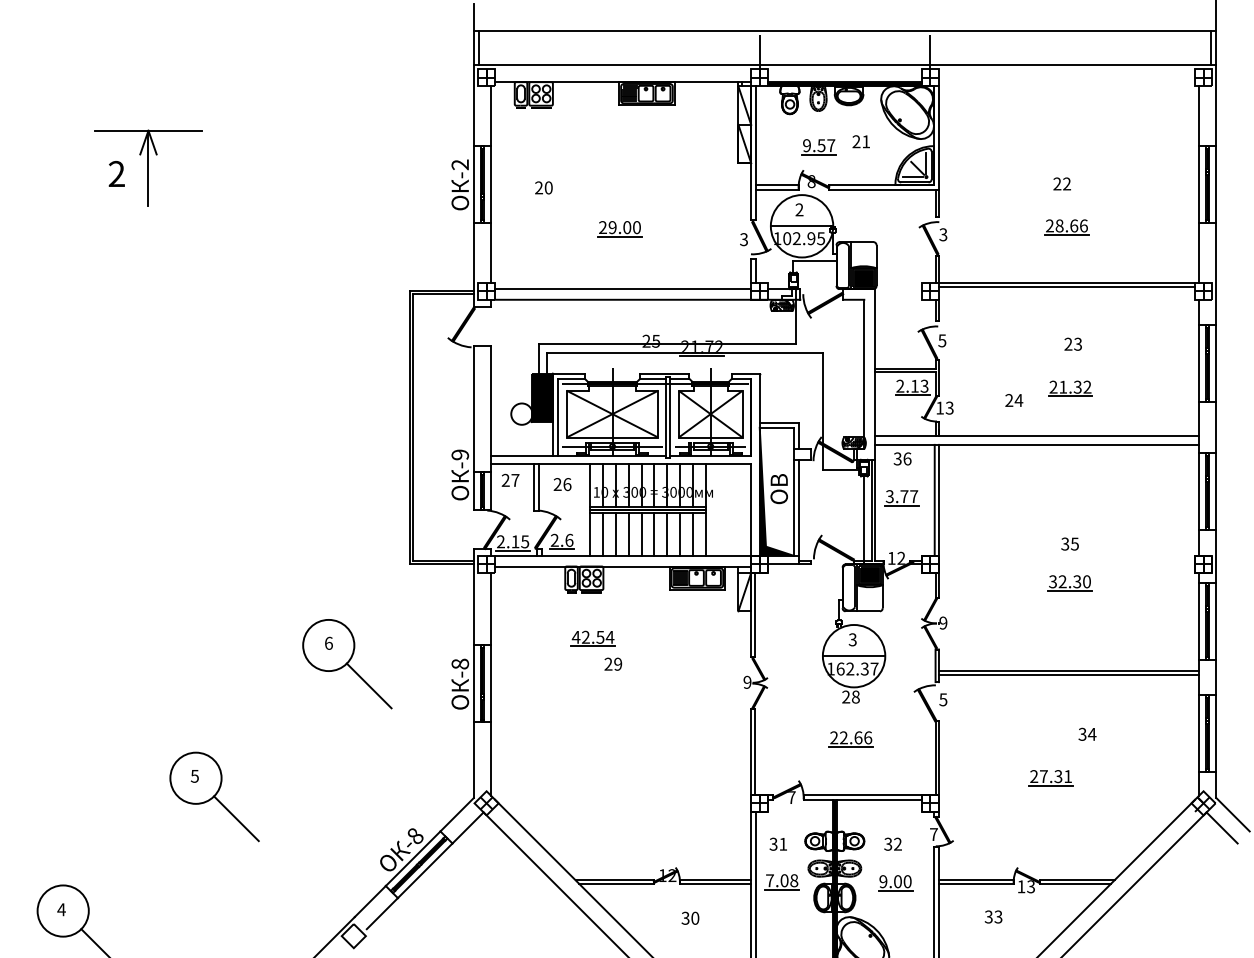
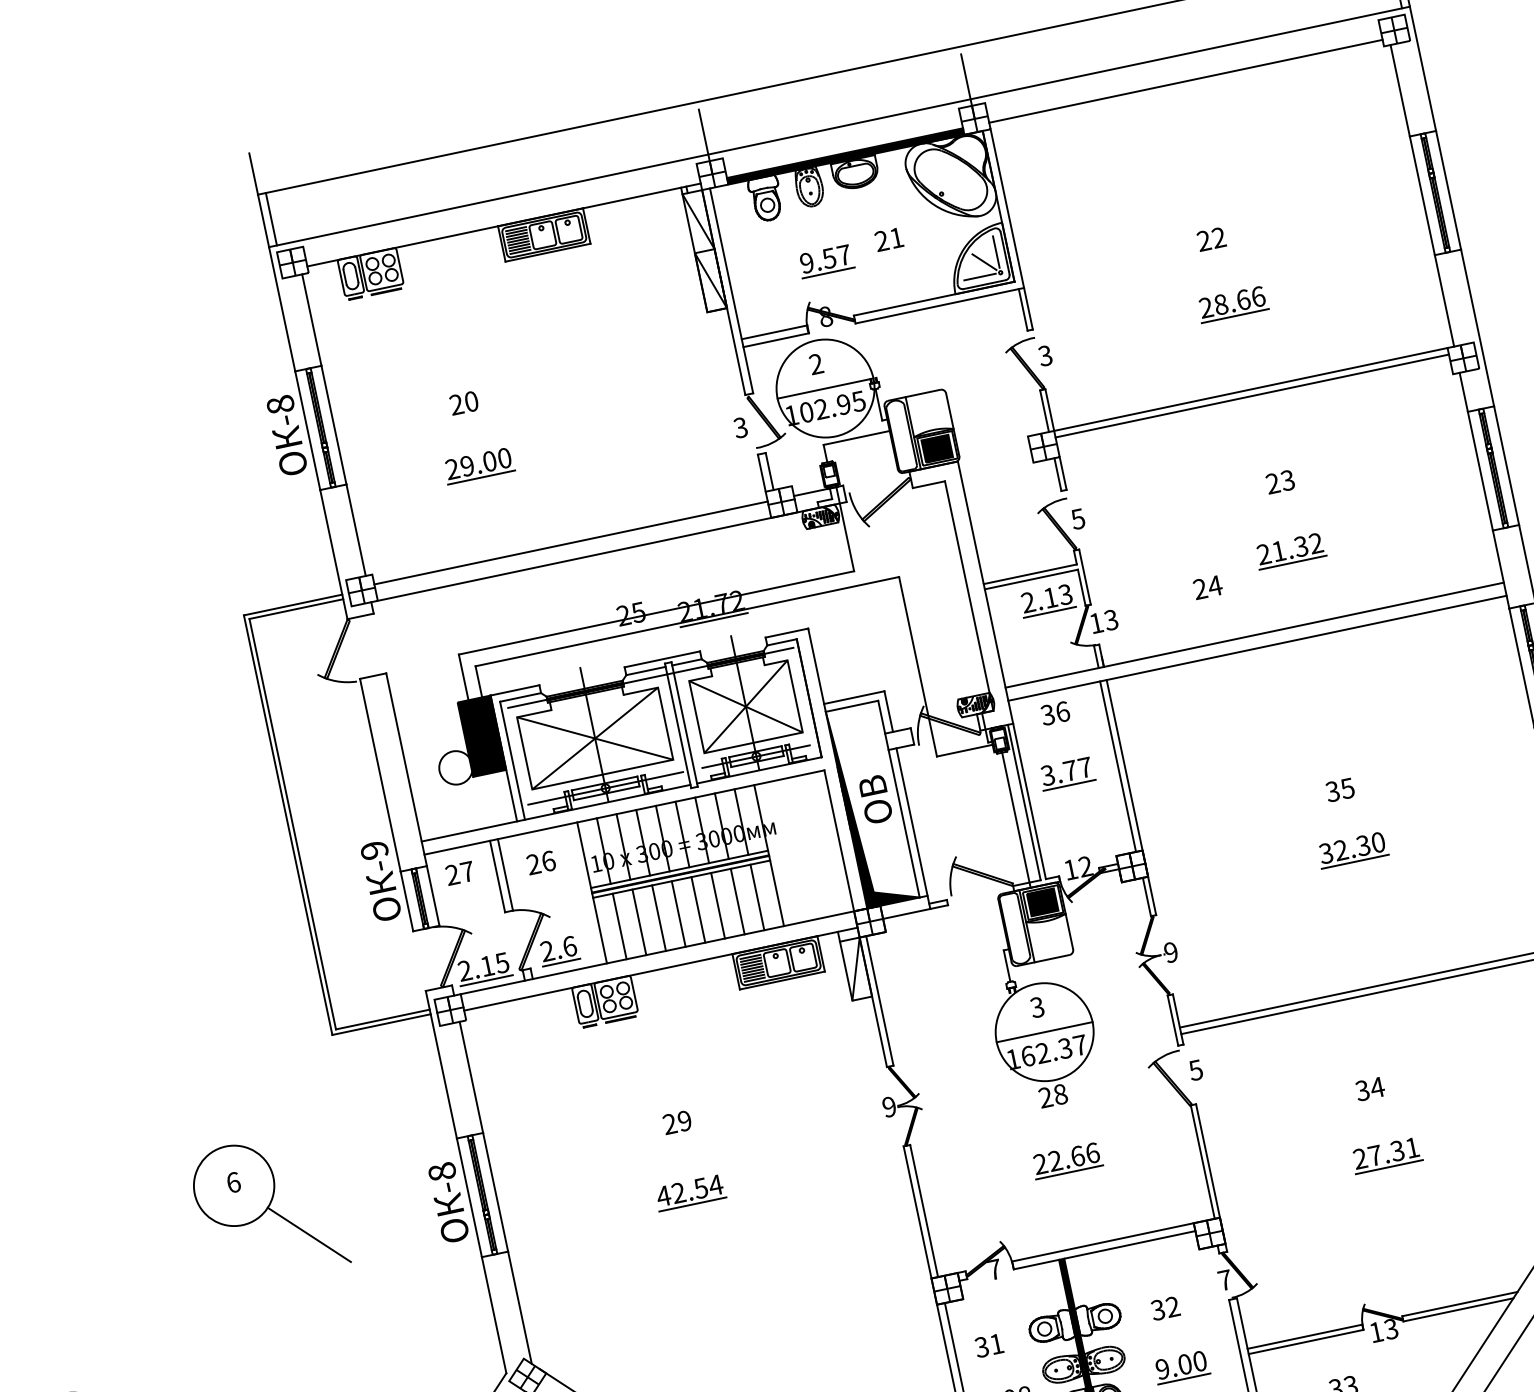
line: (1066, 82) -> (1185, 82), added
text: (460, 164) -> (280, 404), -2 -> -8
text: (543, 187) -> (463, 402), moved
part: (619, 229) -> (478, 466), moved
part: (592, 638) -> (689, 1192), moved
text: (1087, 733) -> (1369, 1087), moved

